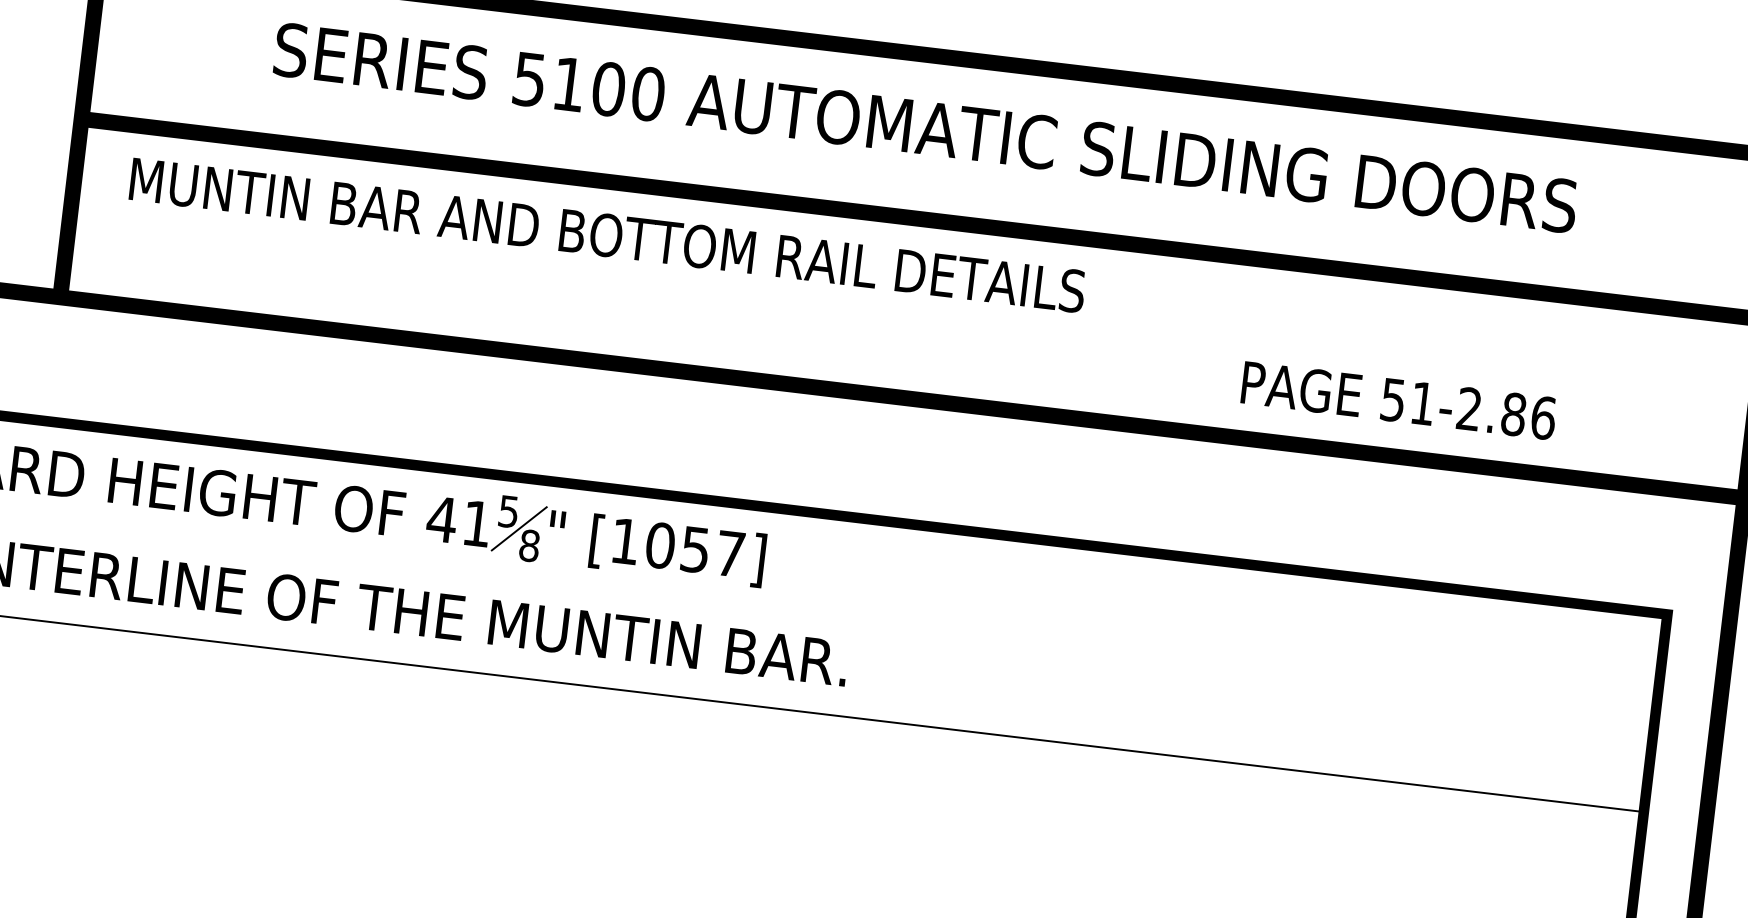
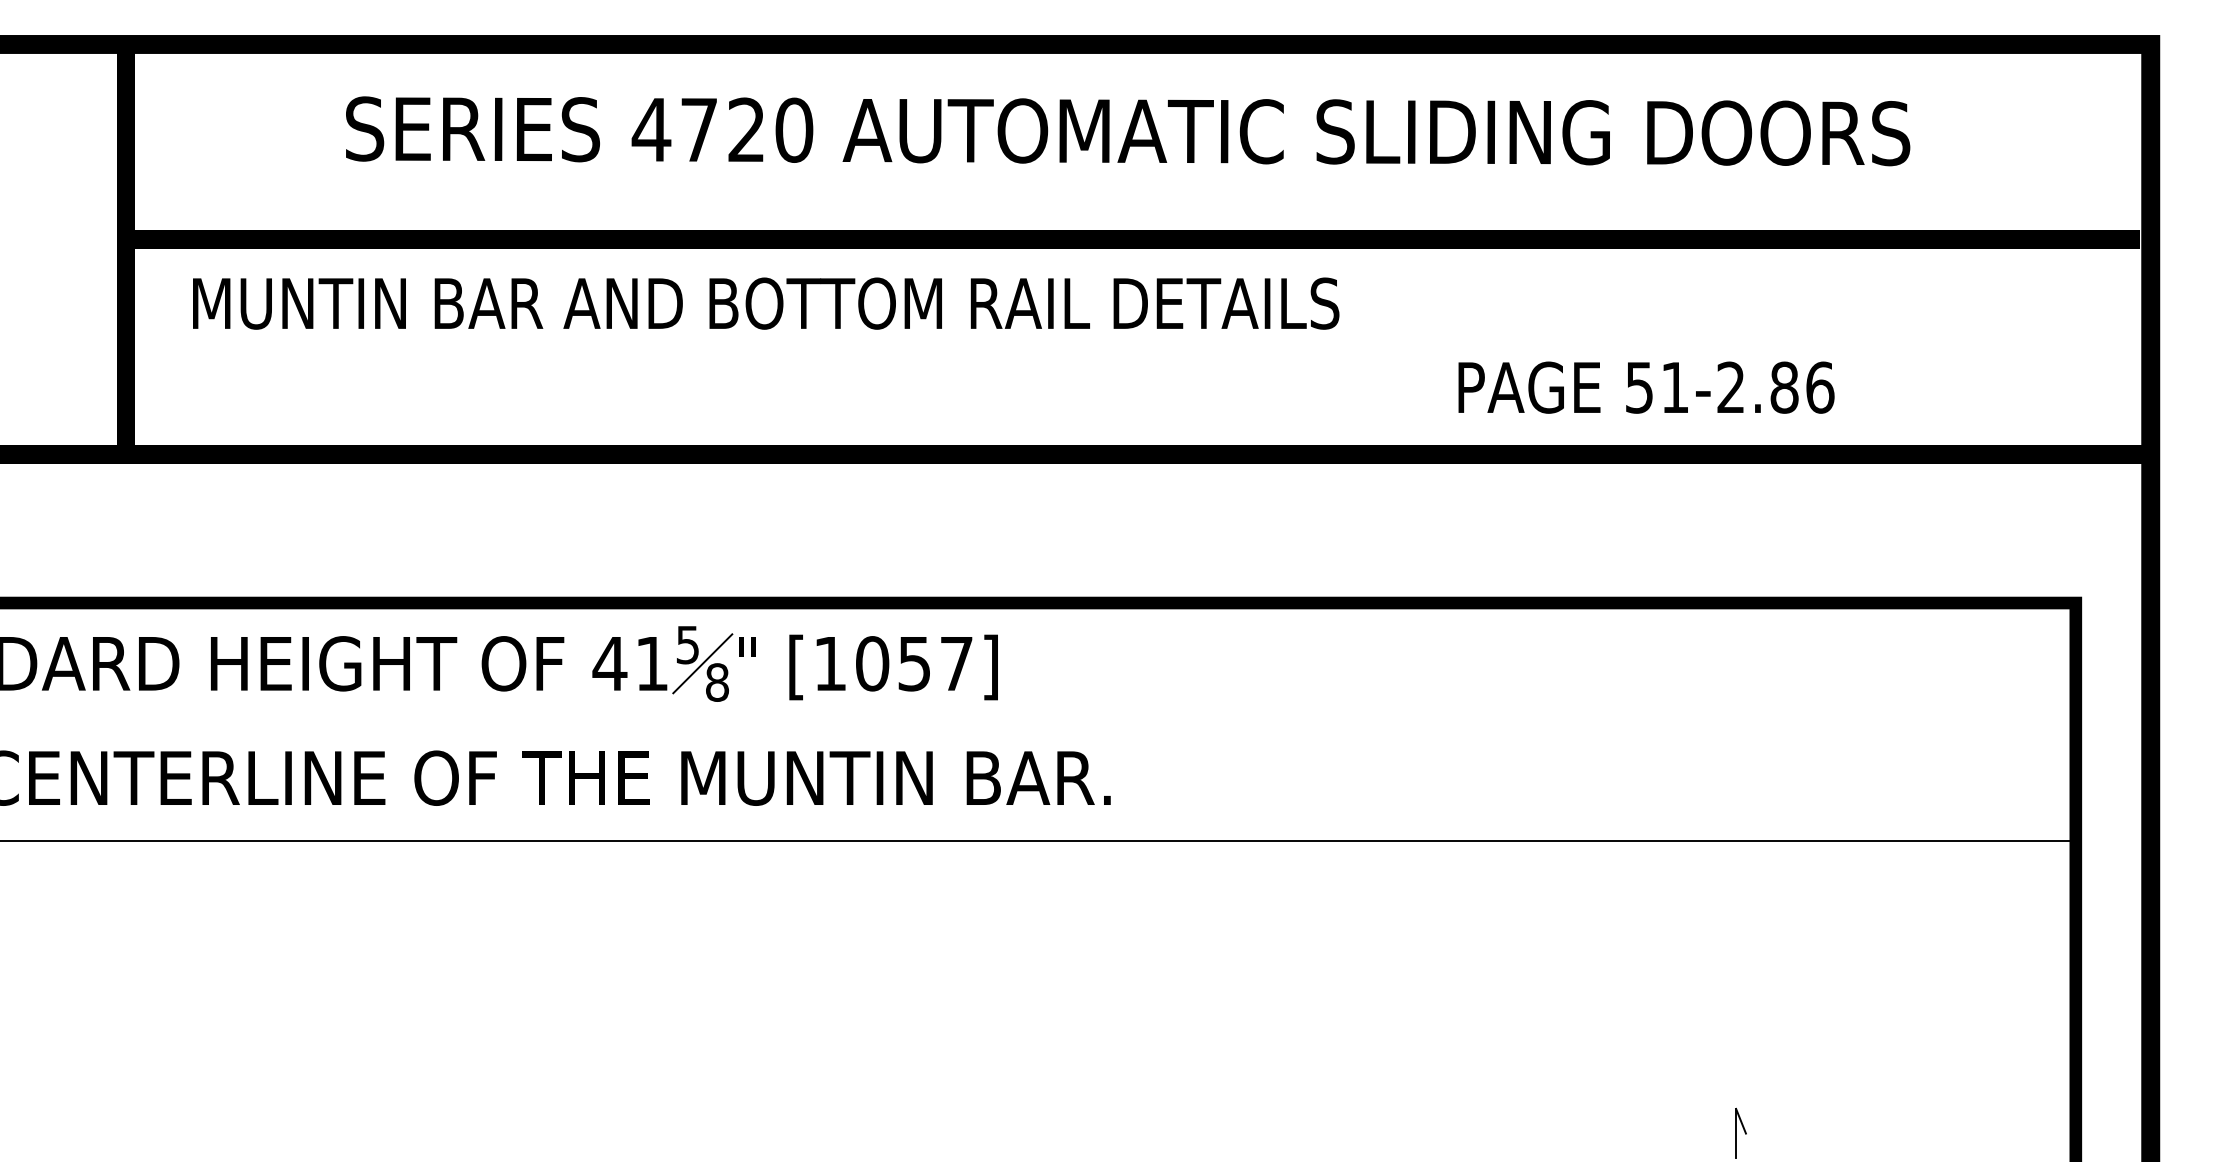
text: (568, 83) -> (698, 129), 5100 -> 4720
text: (1399, 400) -> (1646, 387), moved

